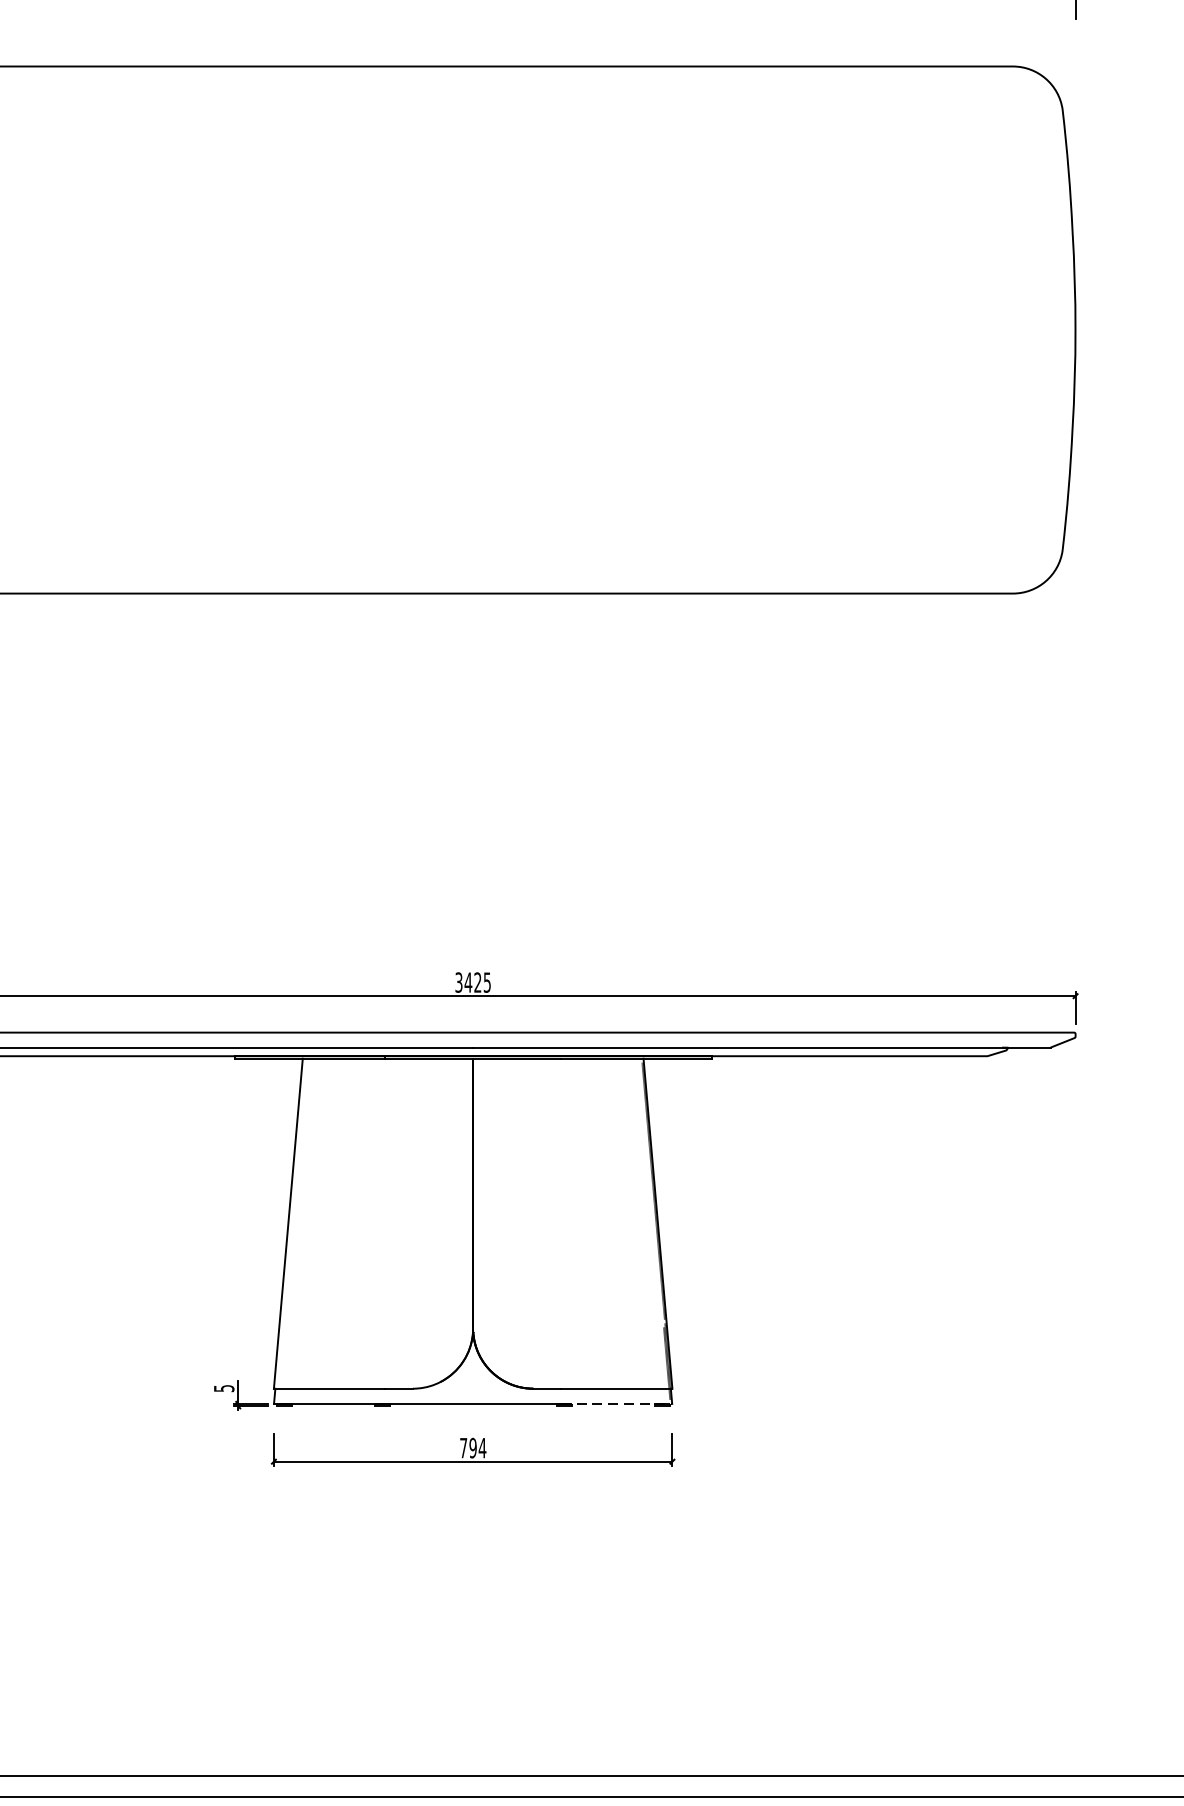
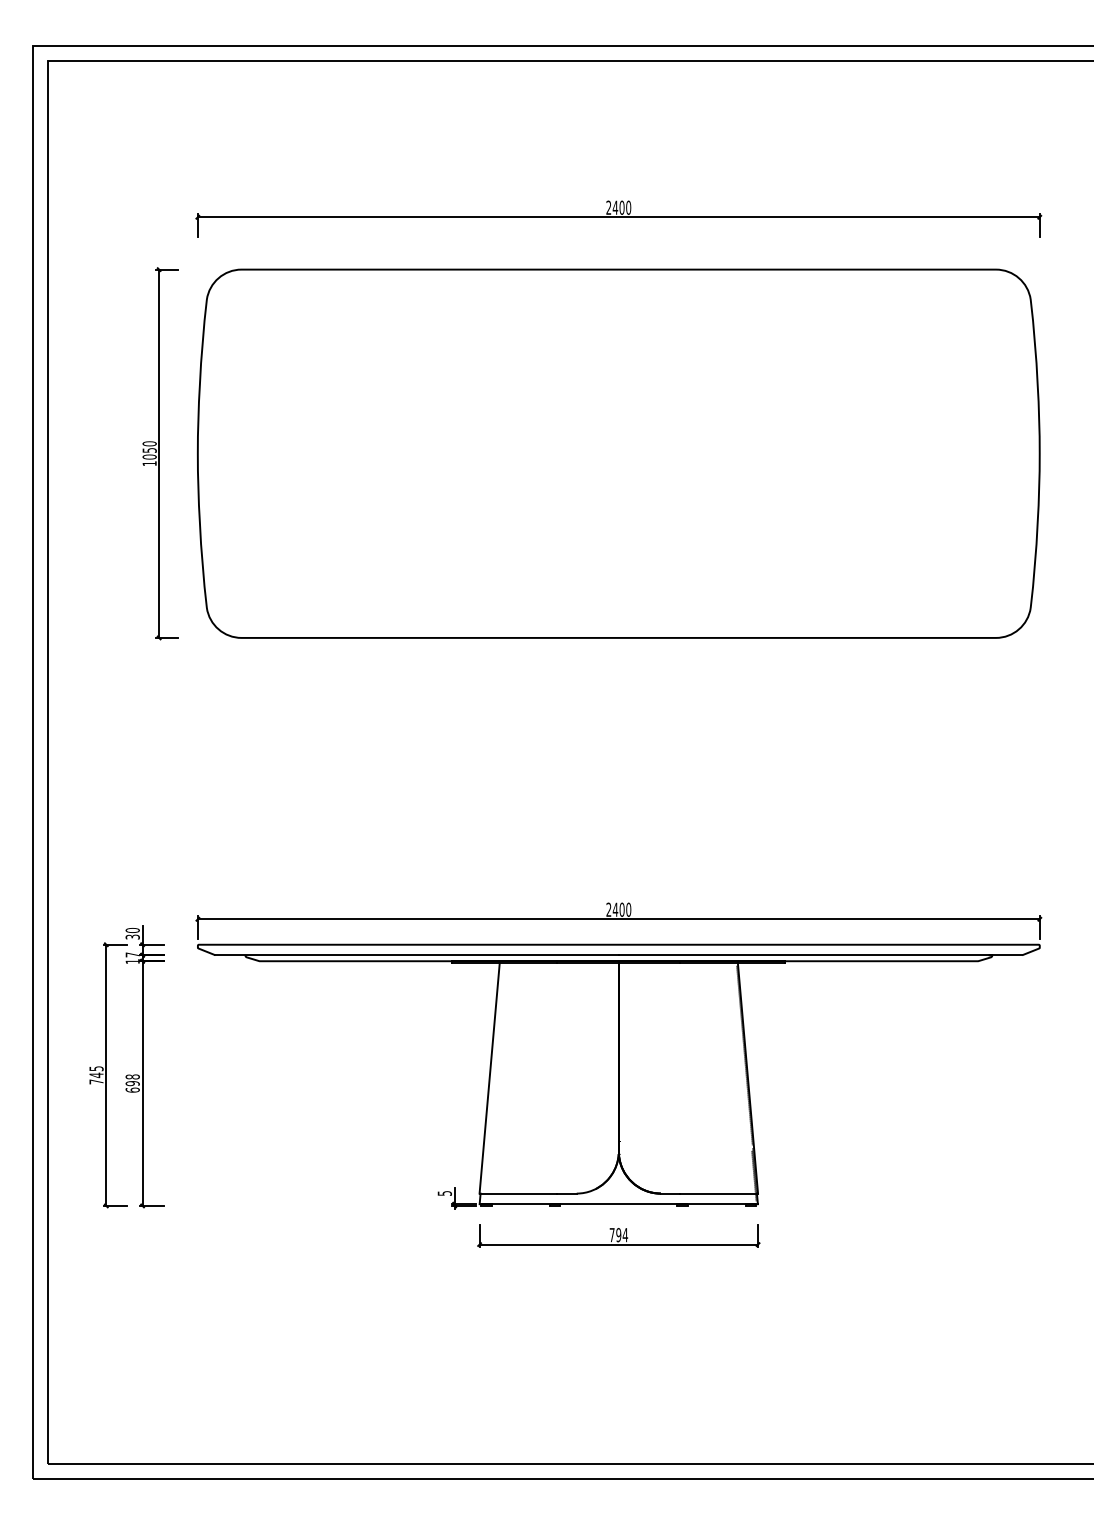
text: (472, 982) -> (618, 909), 3425 -> 2400
line: (617, 1404) -> (719, 1204), dashed -> solid

